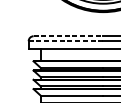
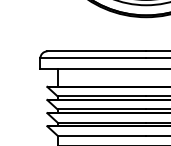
line: (68, 36) -> (97, 51), dashed -> solid
line: (66, 41) -> (93, 58), dashed -> solid

